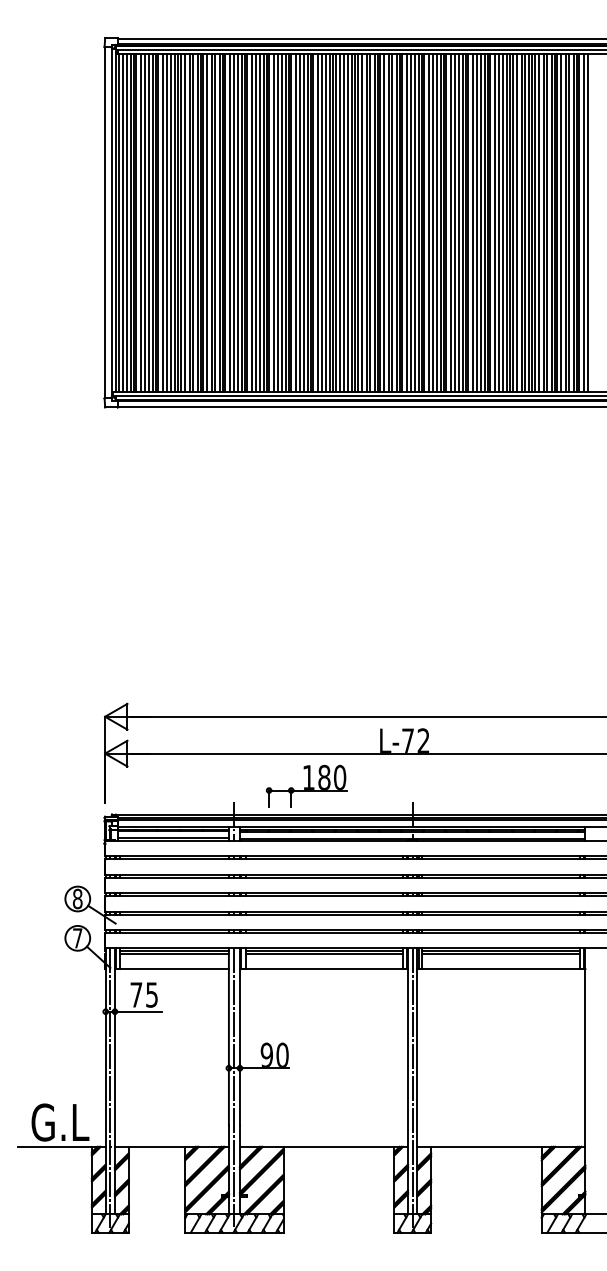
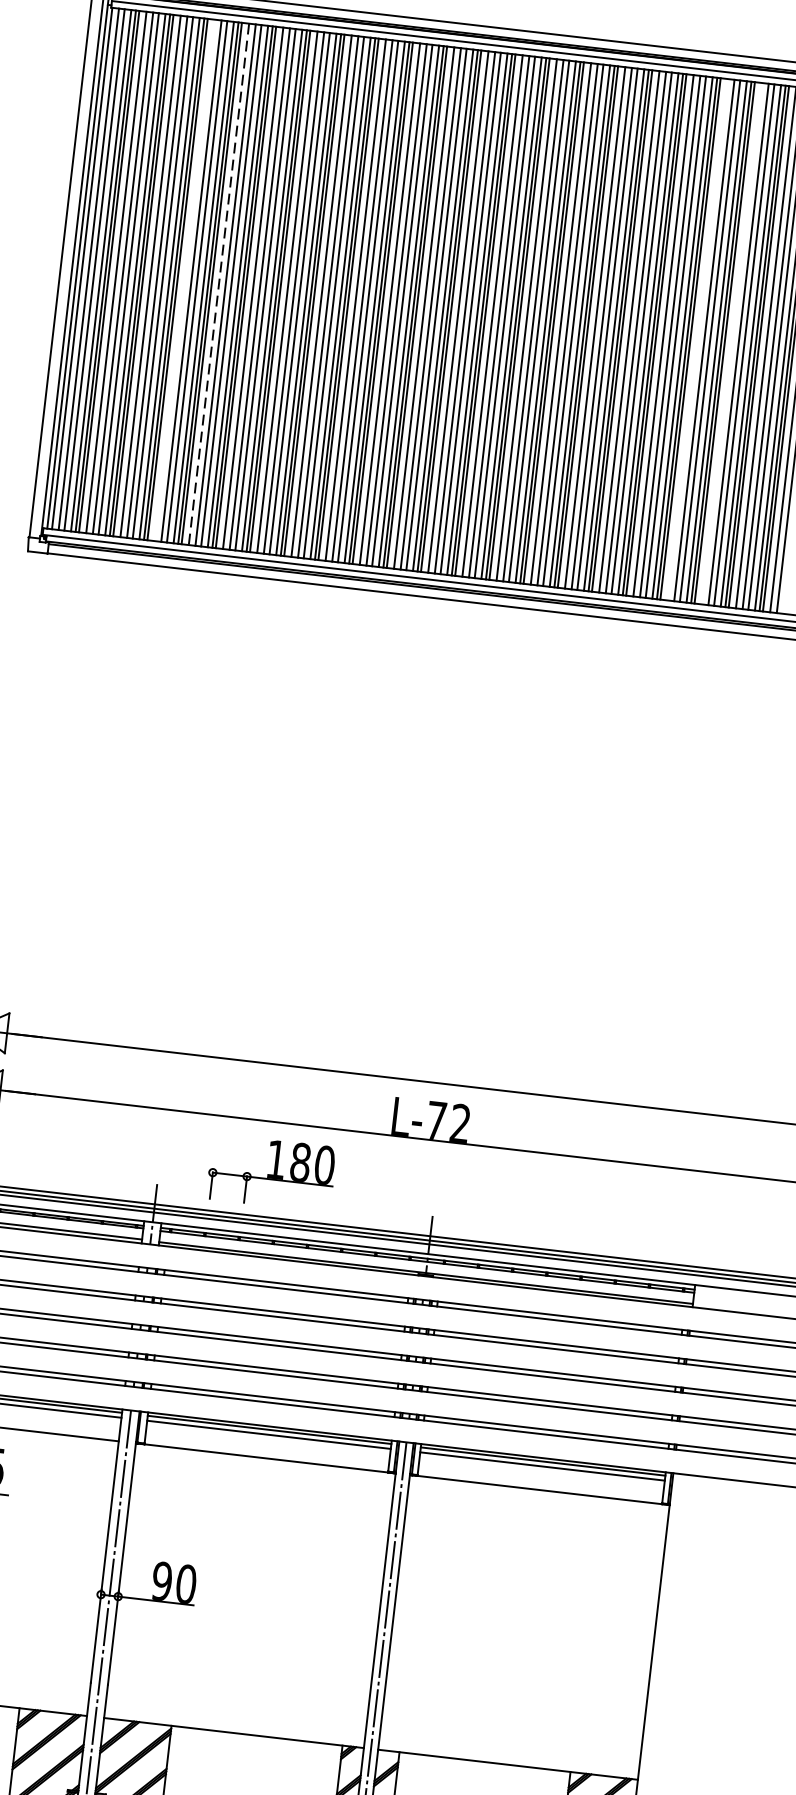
line: (185, 222) -> (185, 279), removed
line: (207, 222) -> (219, 283), solid -> dashed
line: (517, 222) -> (698, 339), removed
line: (539, 222) -> (732, 343), removed

